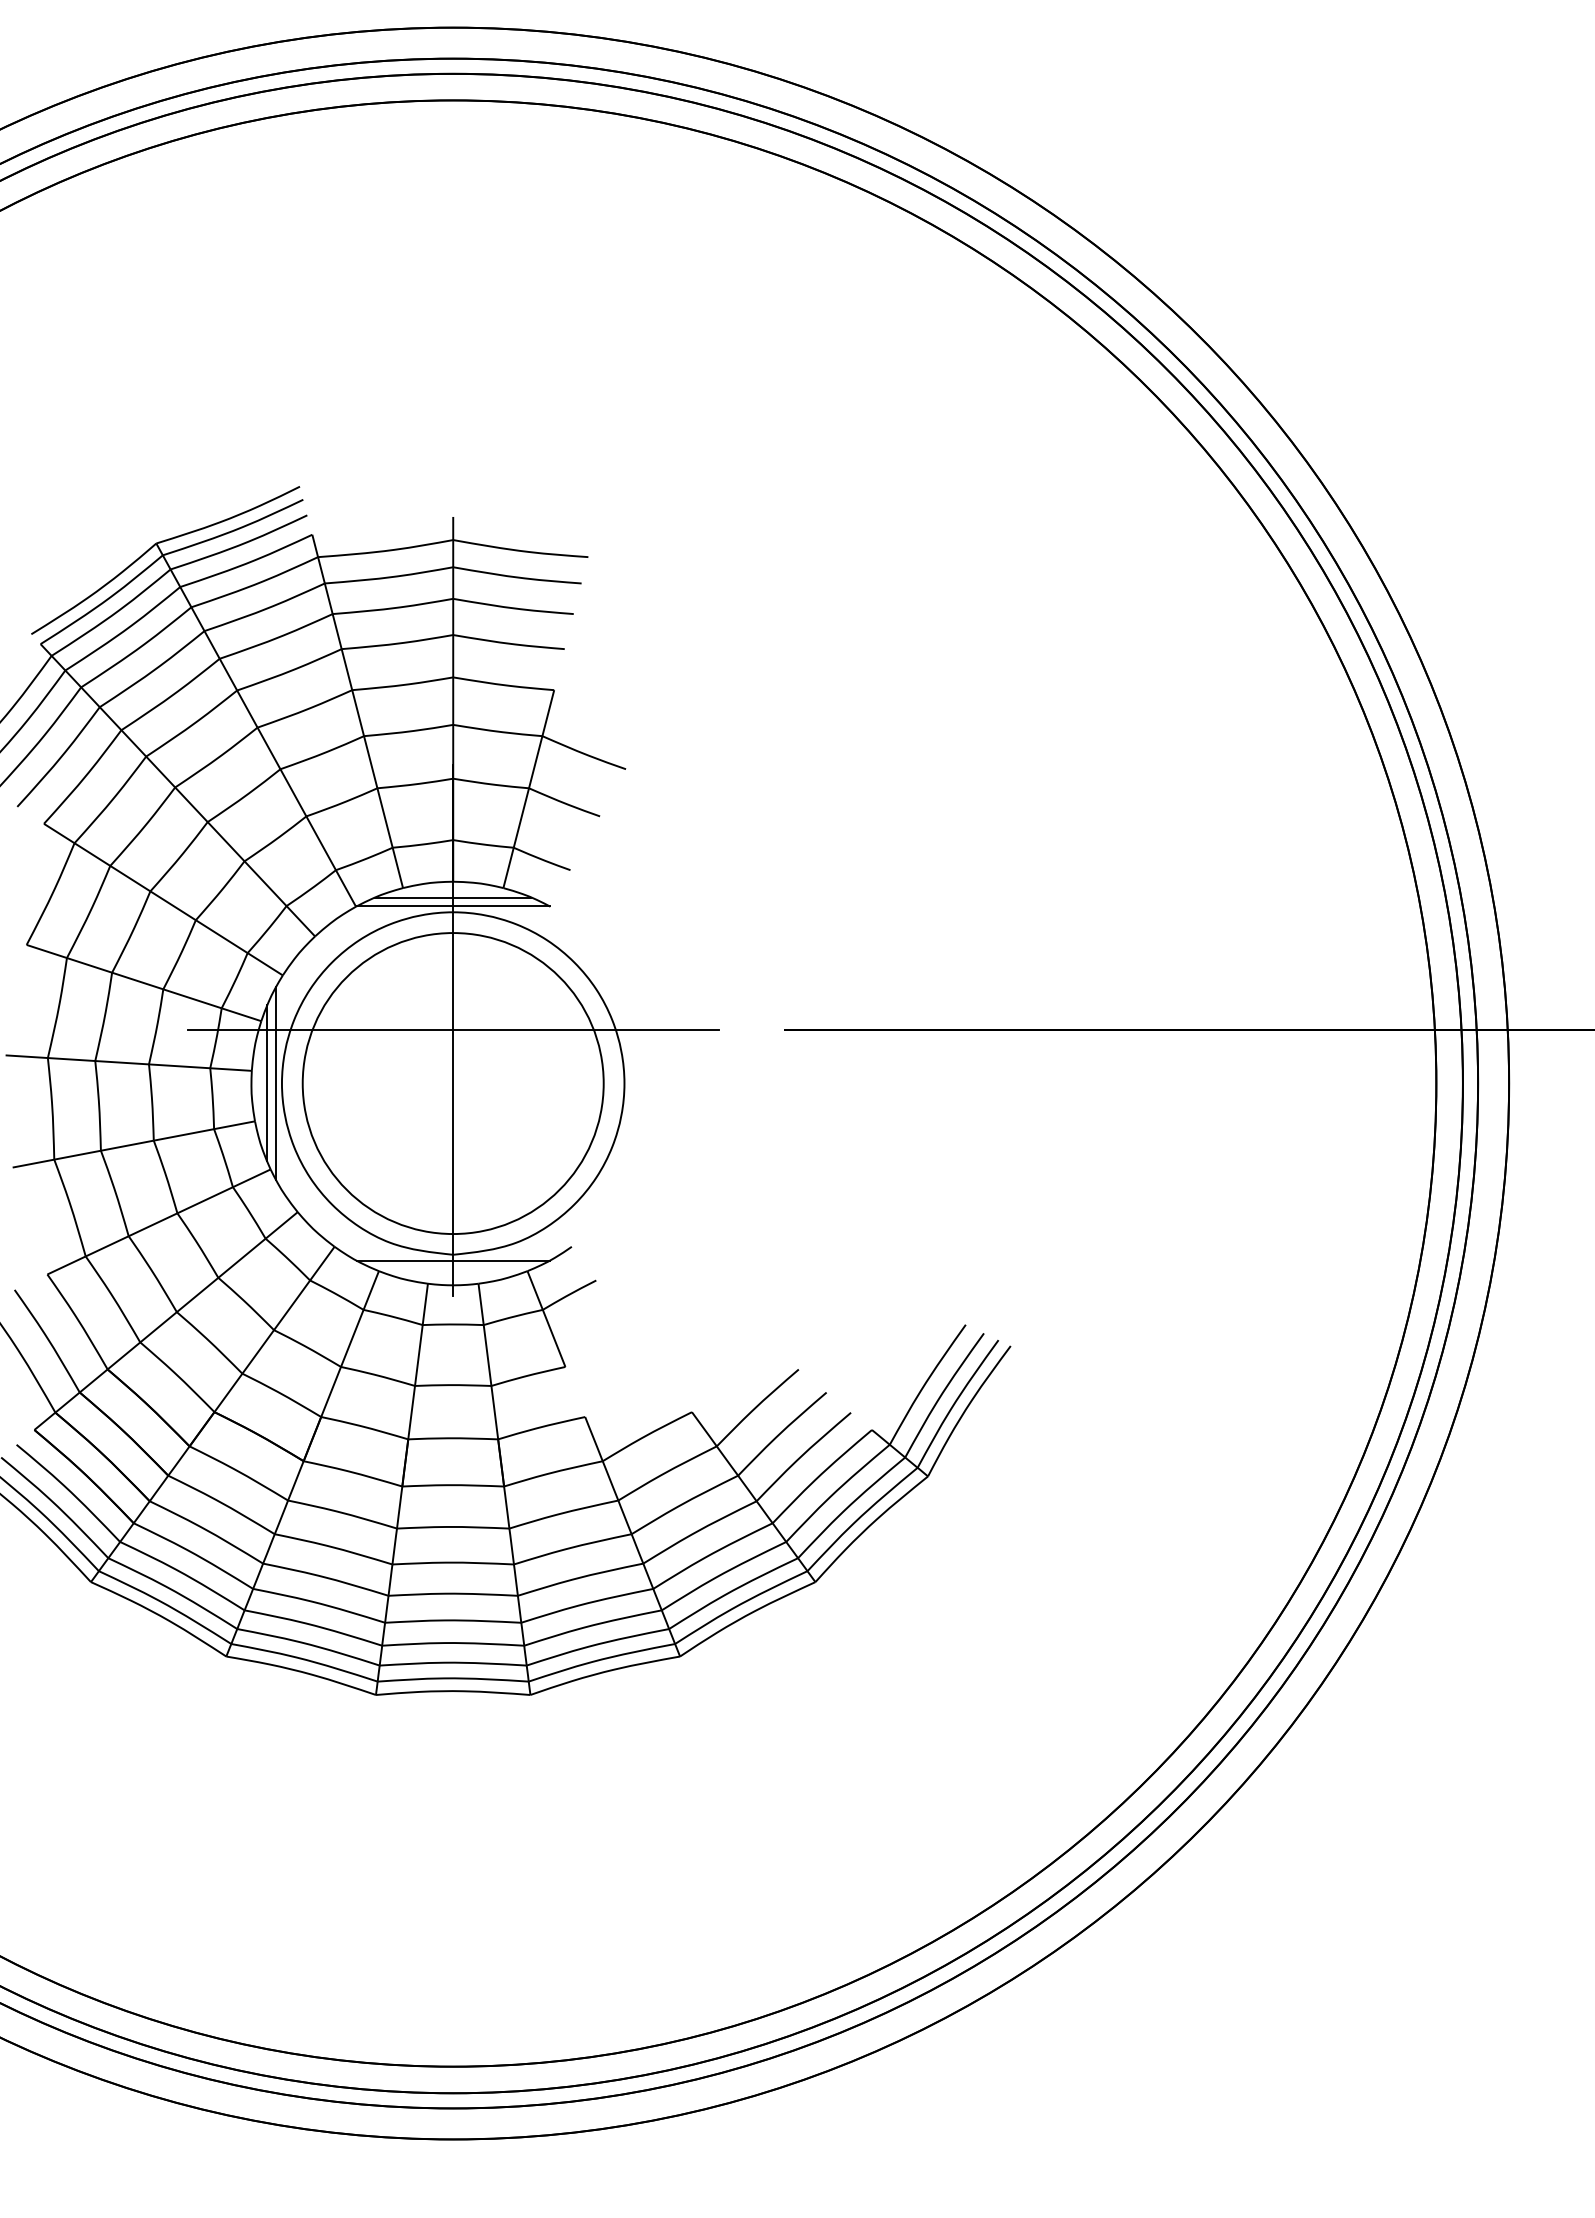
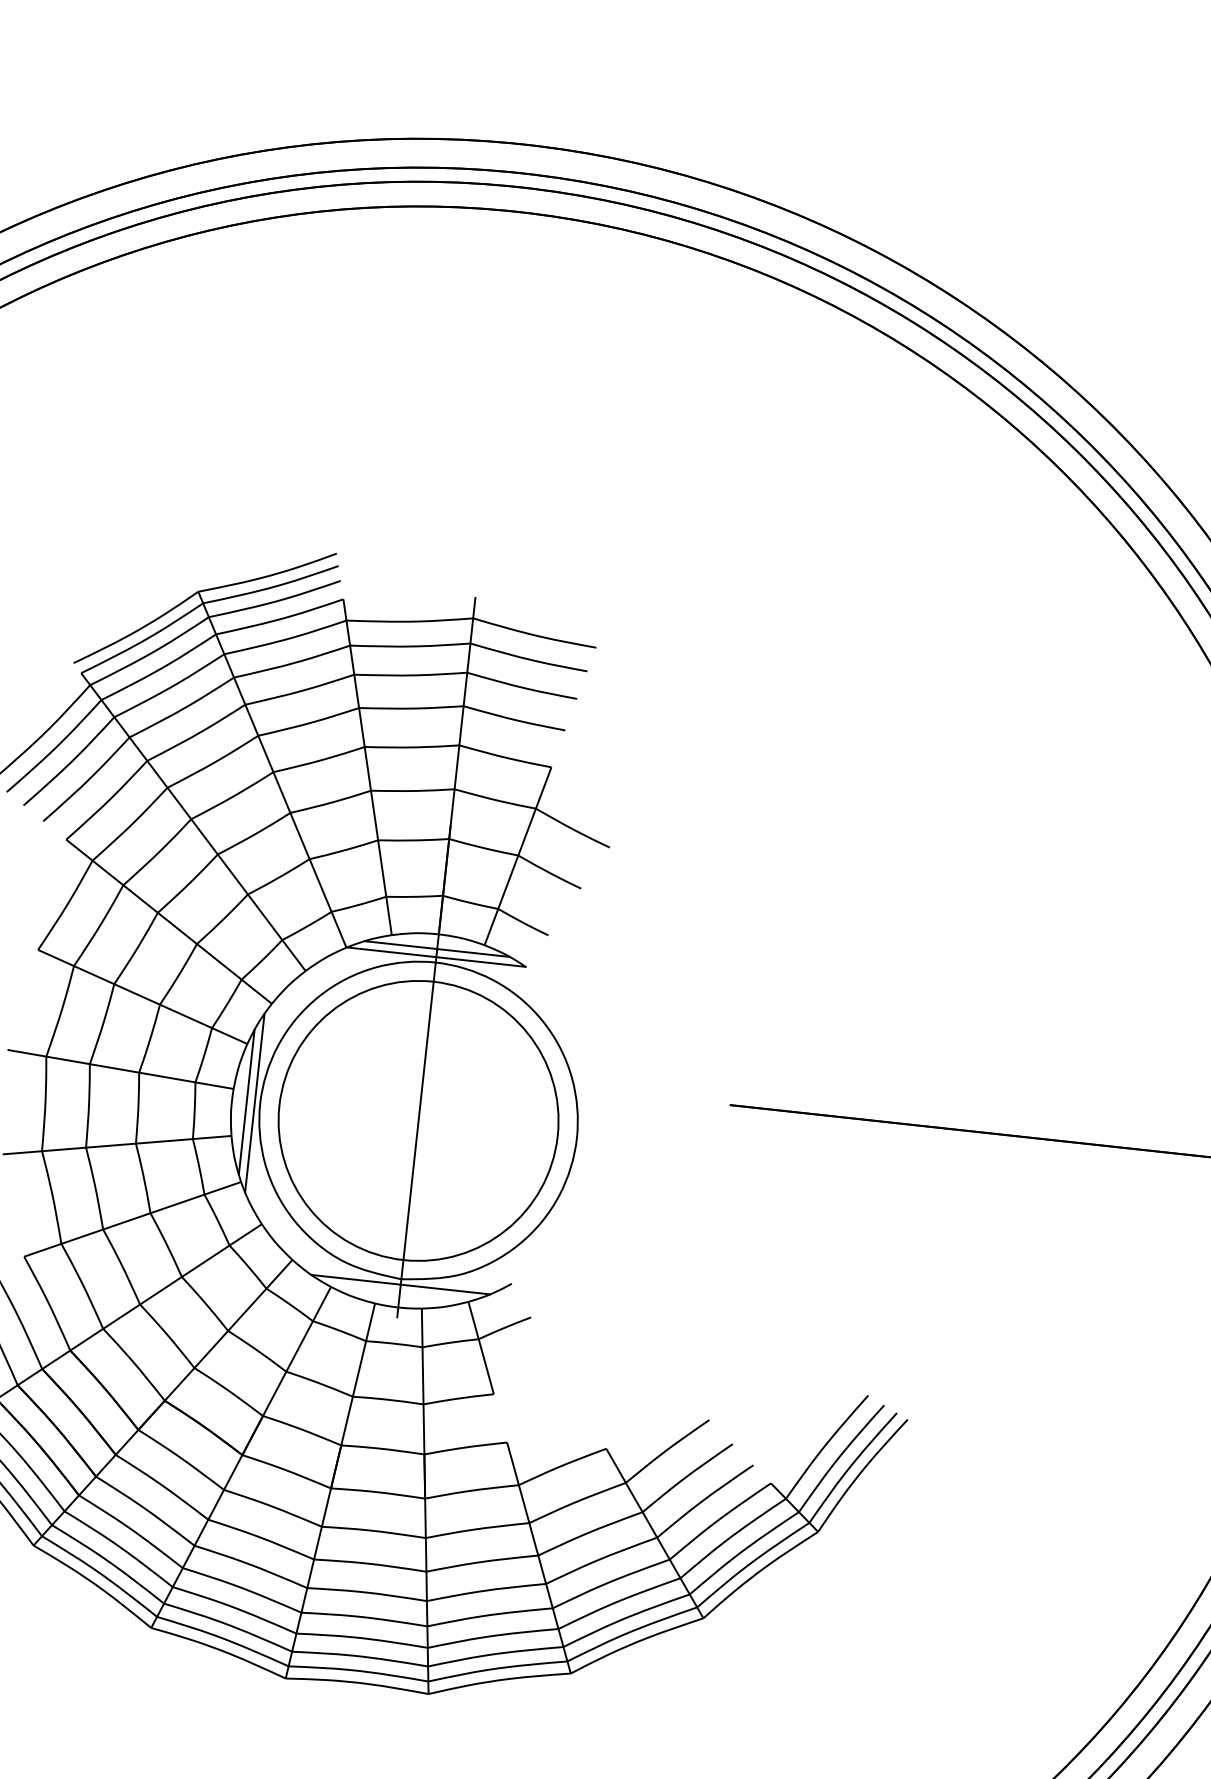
line: (452, 1030) -> (423, 1071), removed

